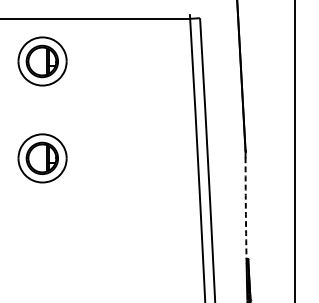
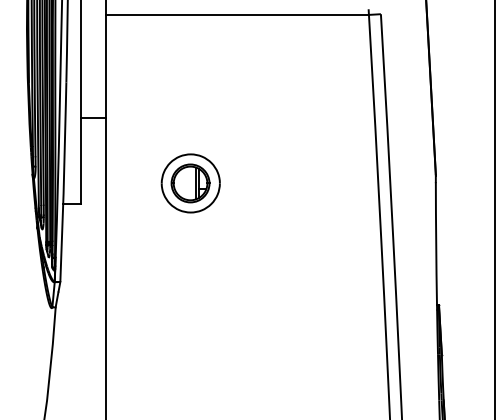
part: (42, 61) -> (190, 66), removed
arc: (246, 208) -> (436, 243), dashed -> solid

